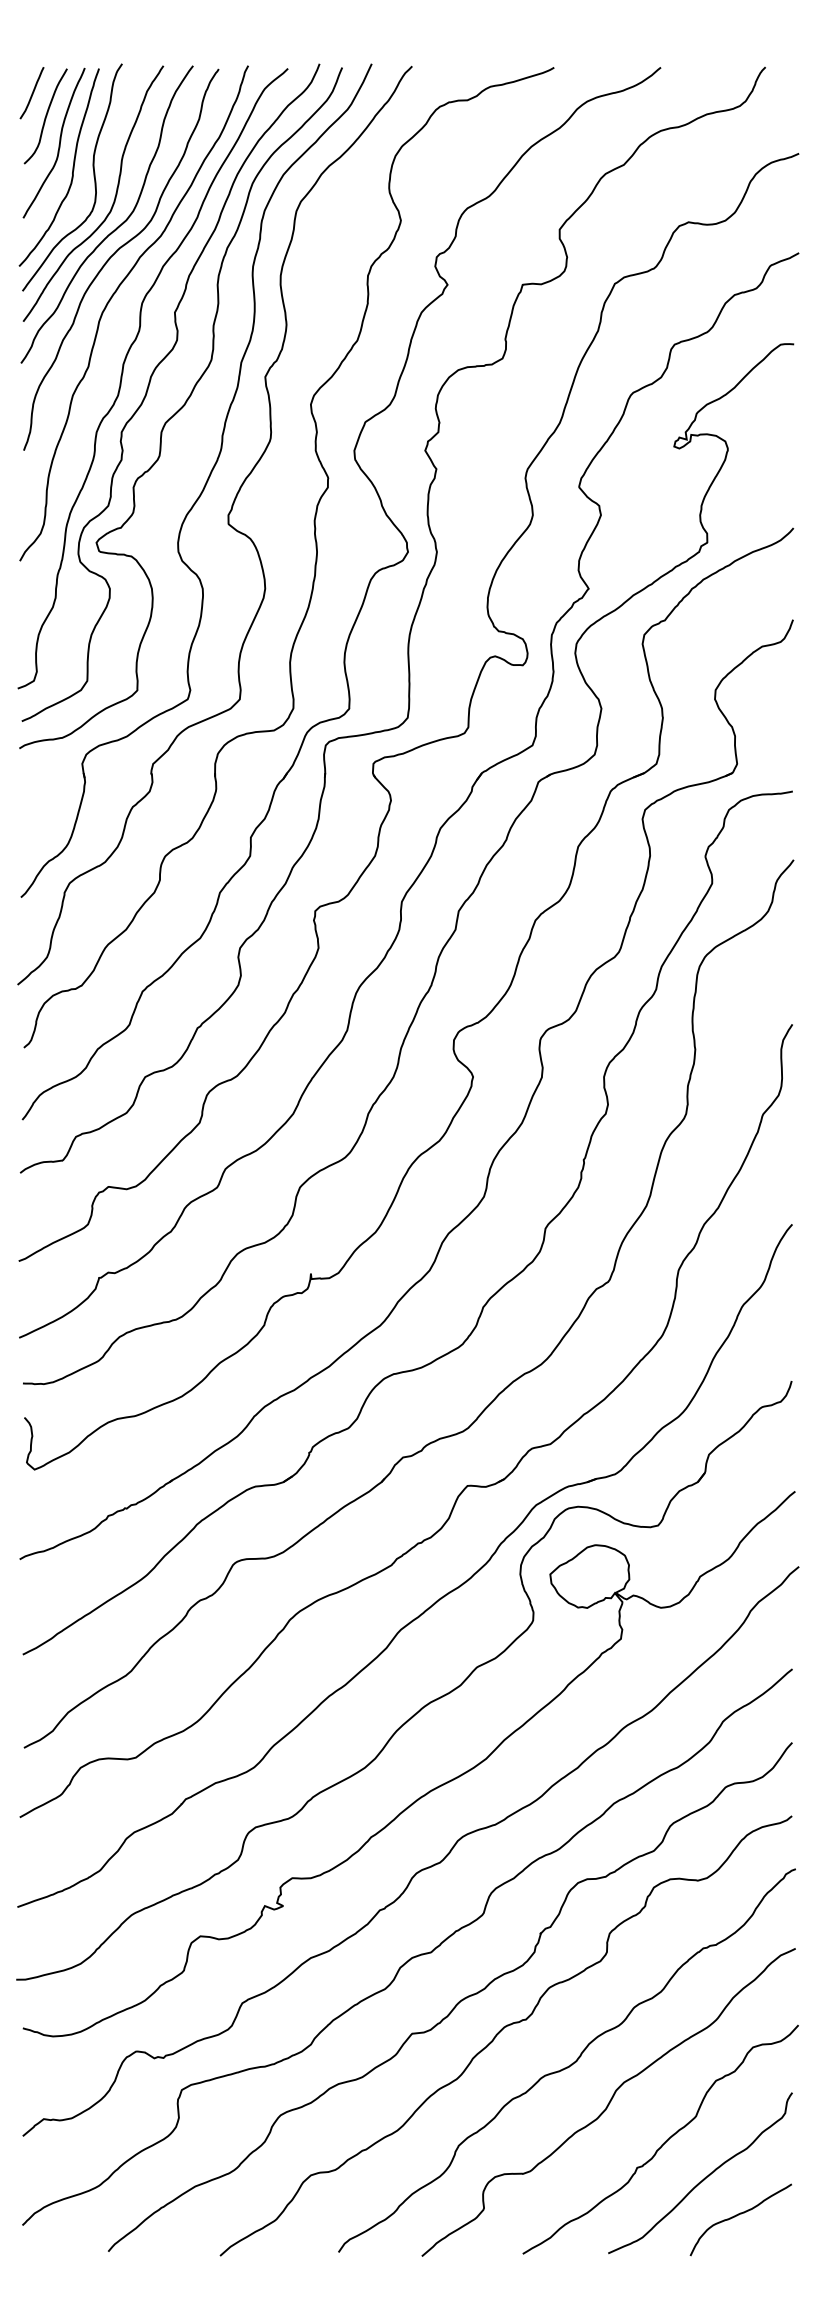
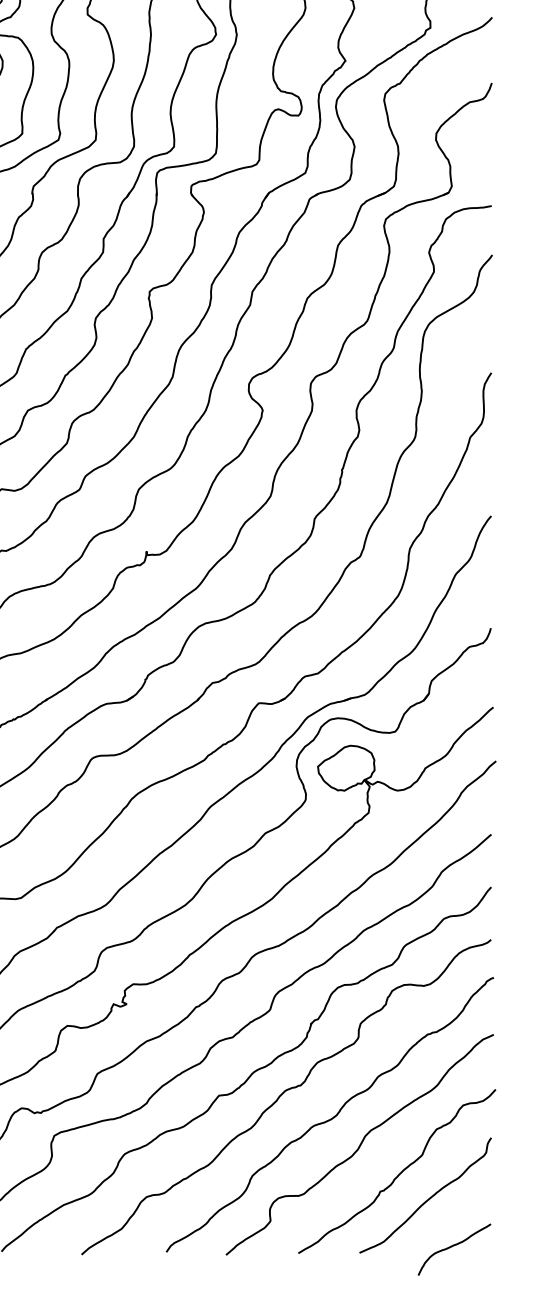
curve: (739, 2215) -> (453, 1246), moved

